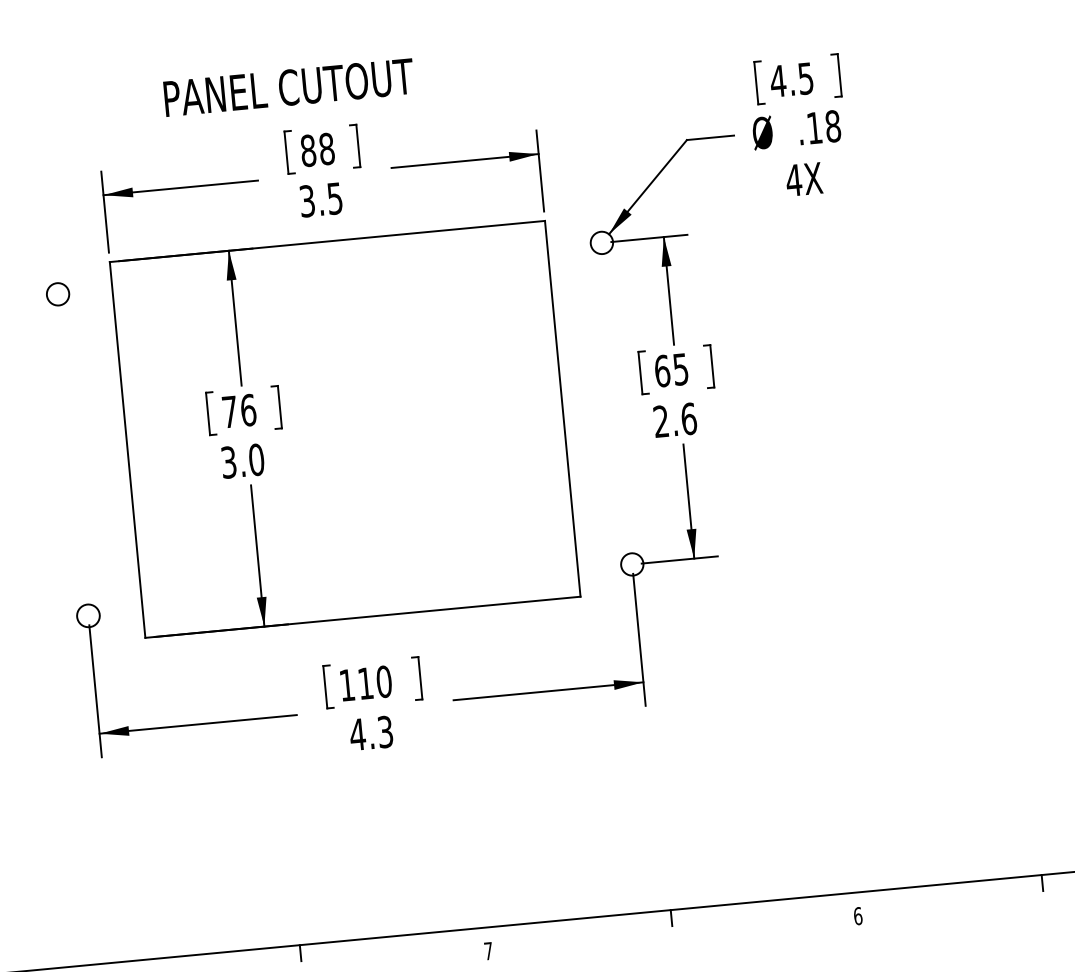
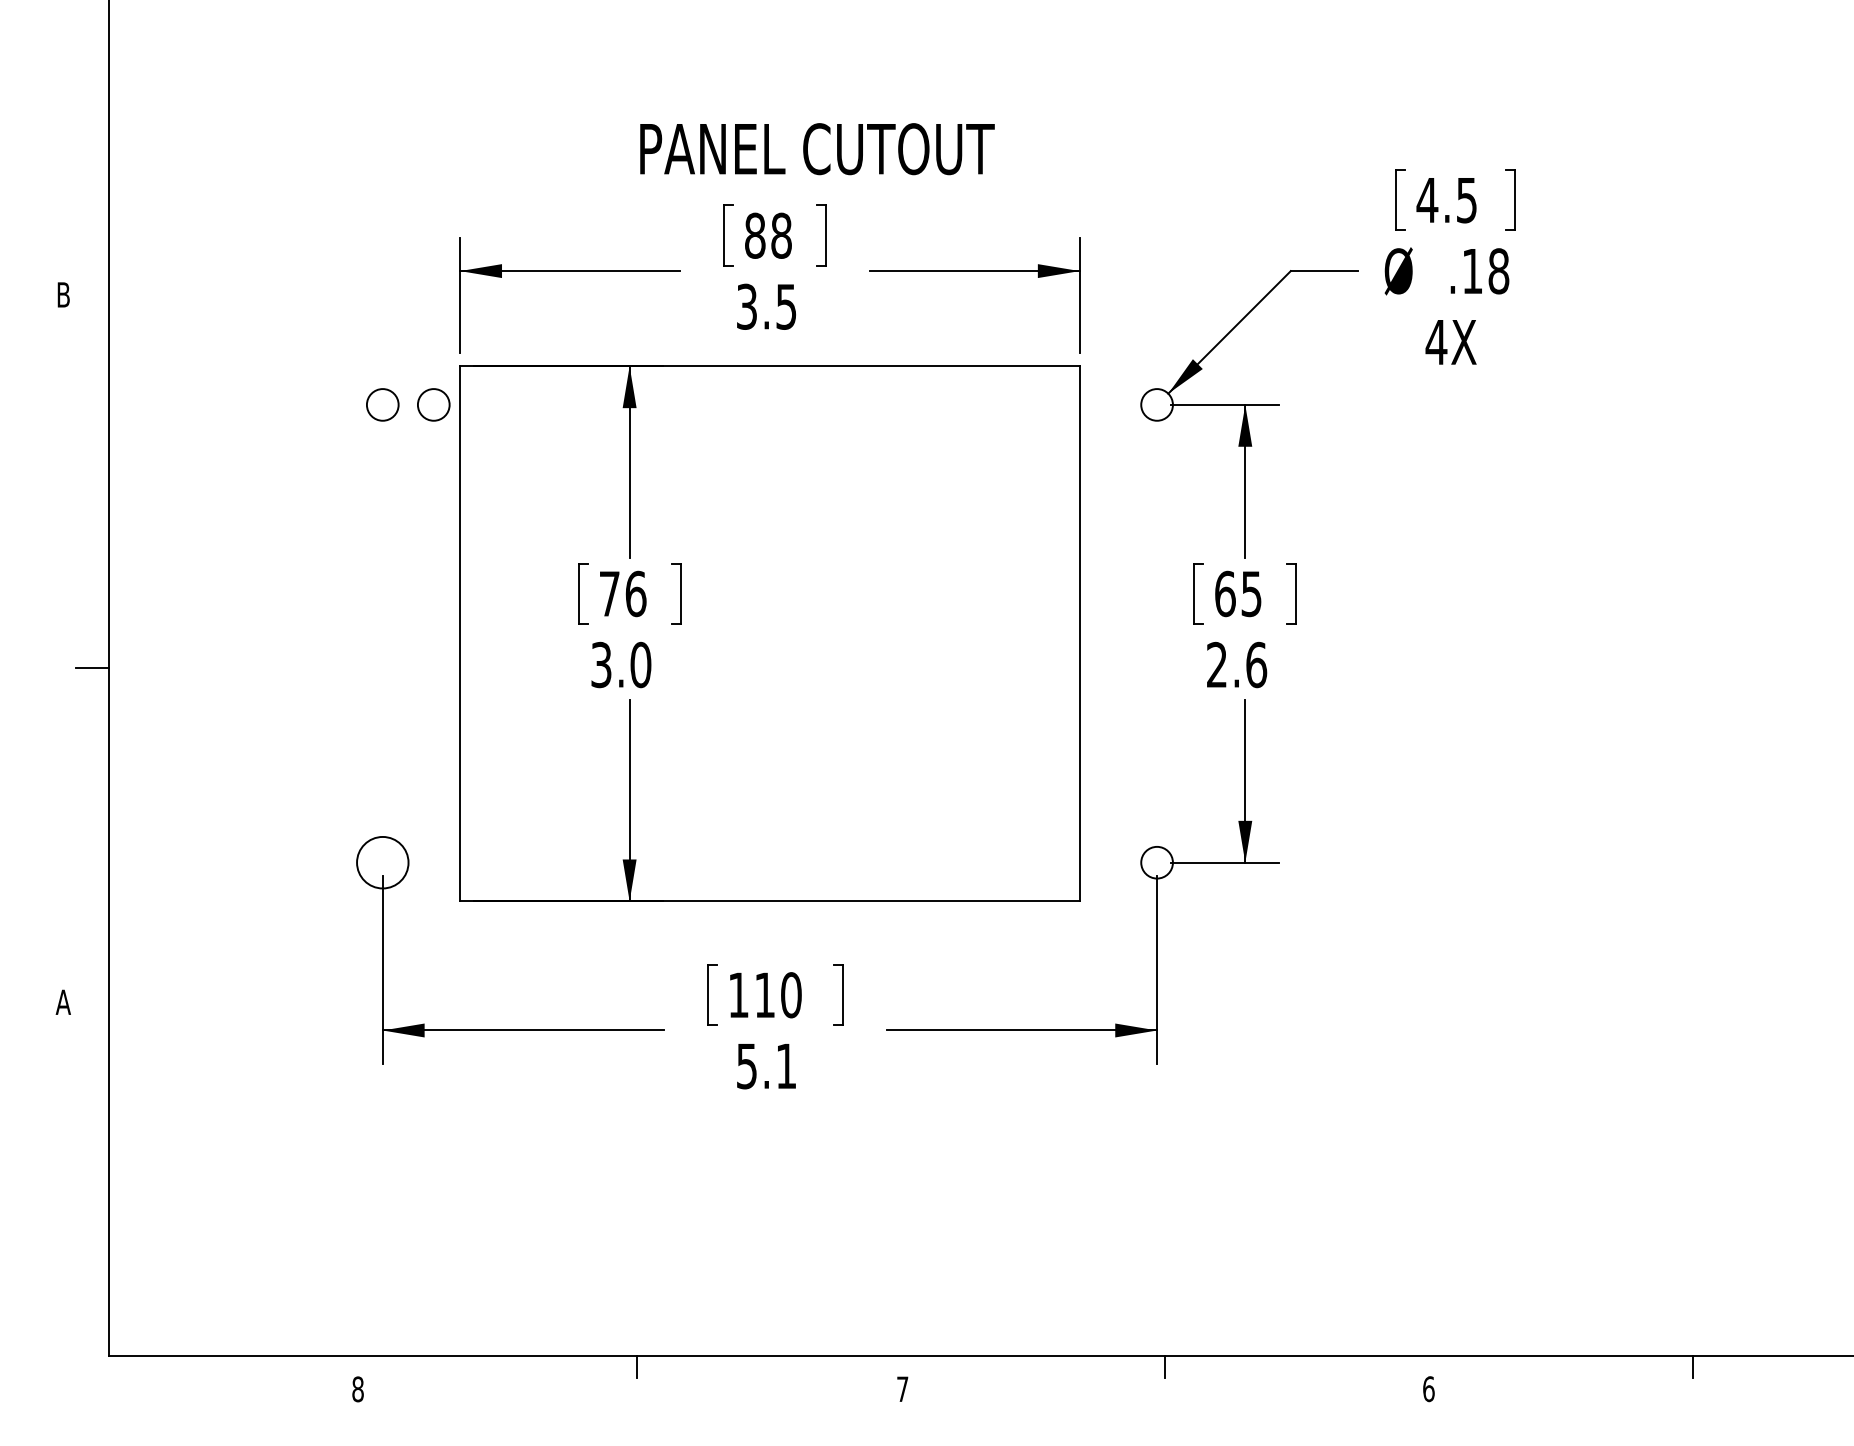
text: (289, 87) -> (817, 149), moved
circle: (93, 290) -> (433, 404), added
circle: (88, 615) -> (382, 862), size x1.6
text: (371, 733) -> (766, 1066), 4.3 -> 5.1

